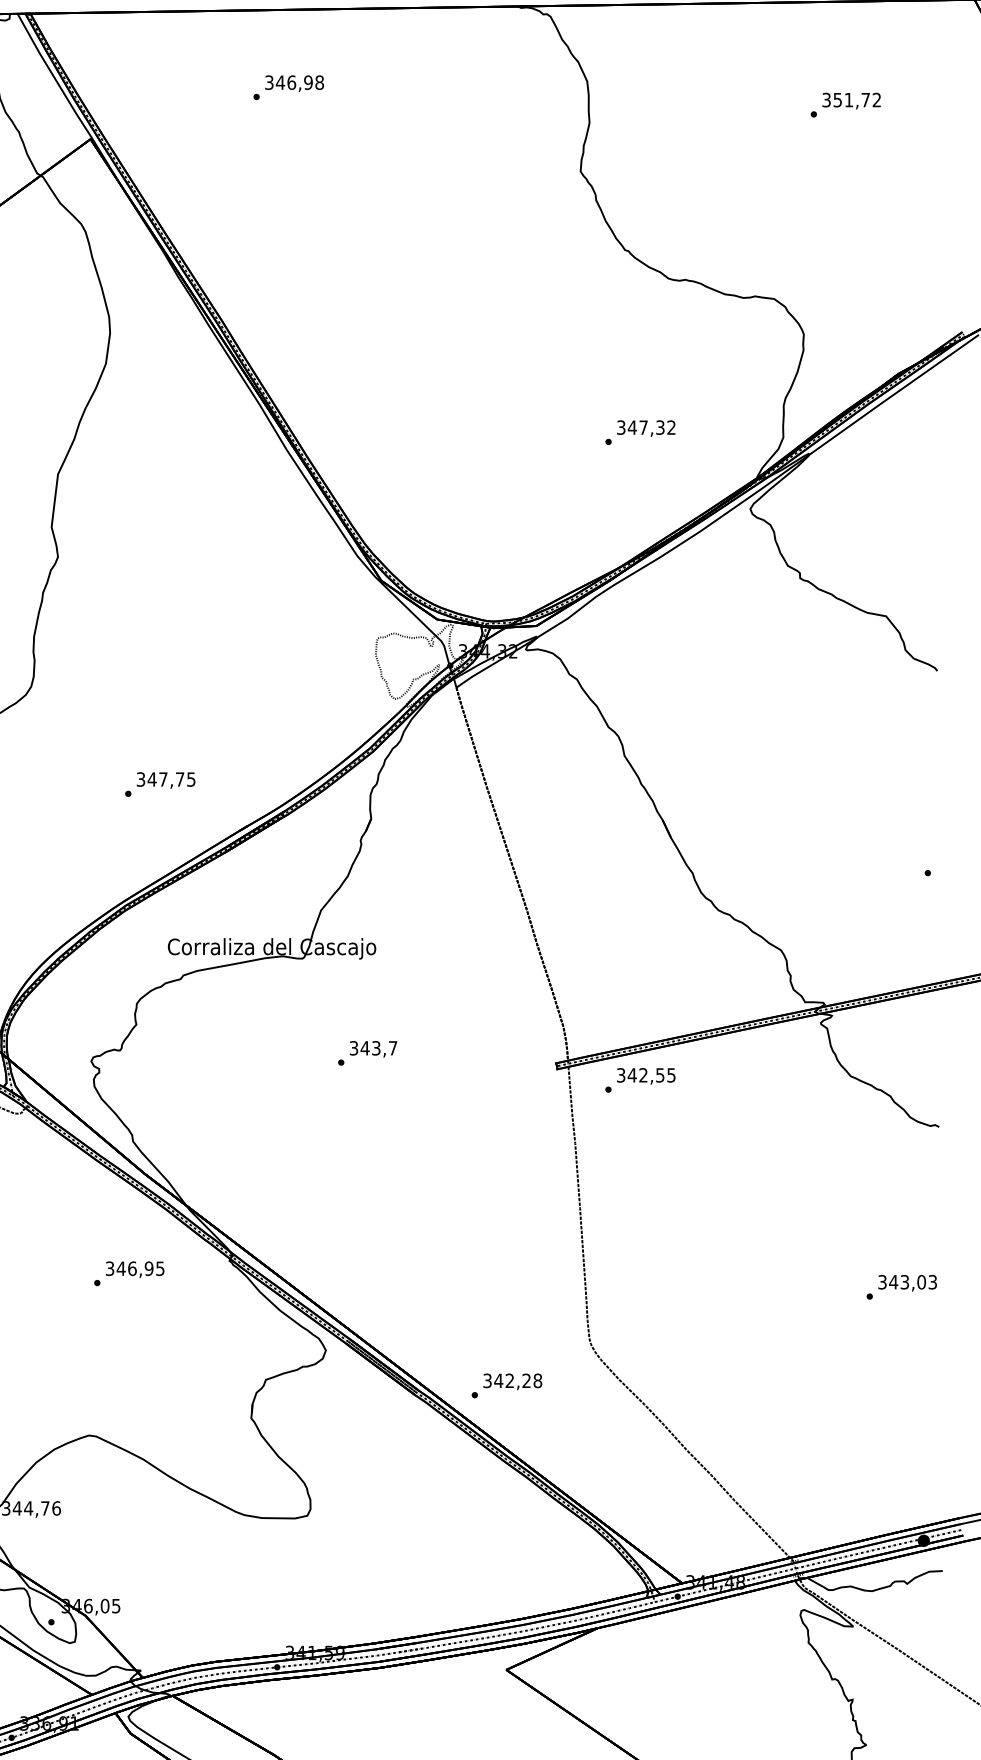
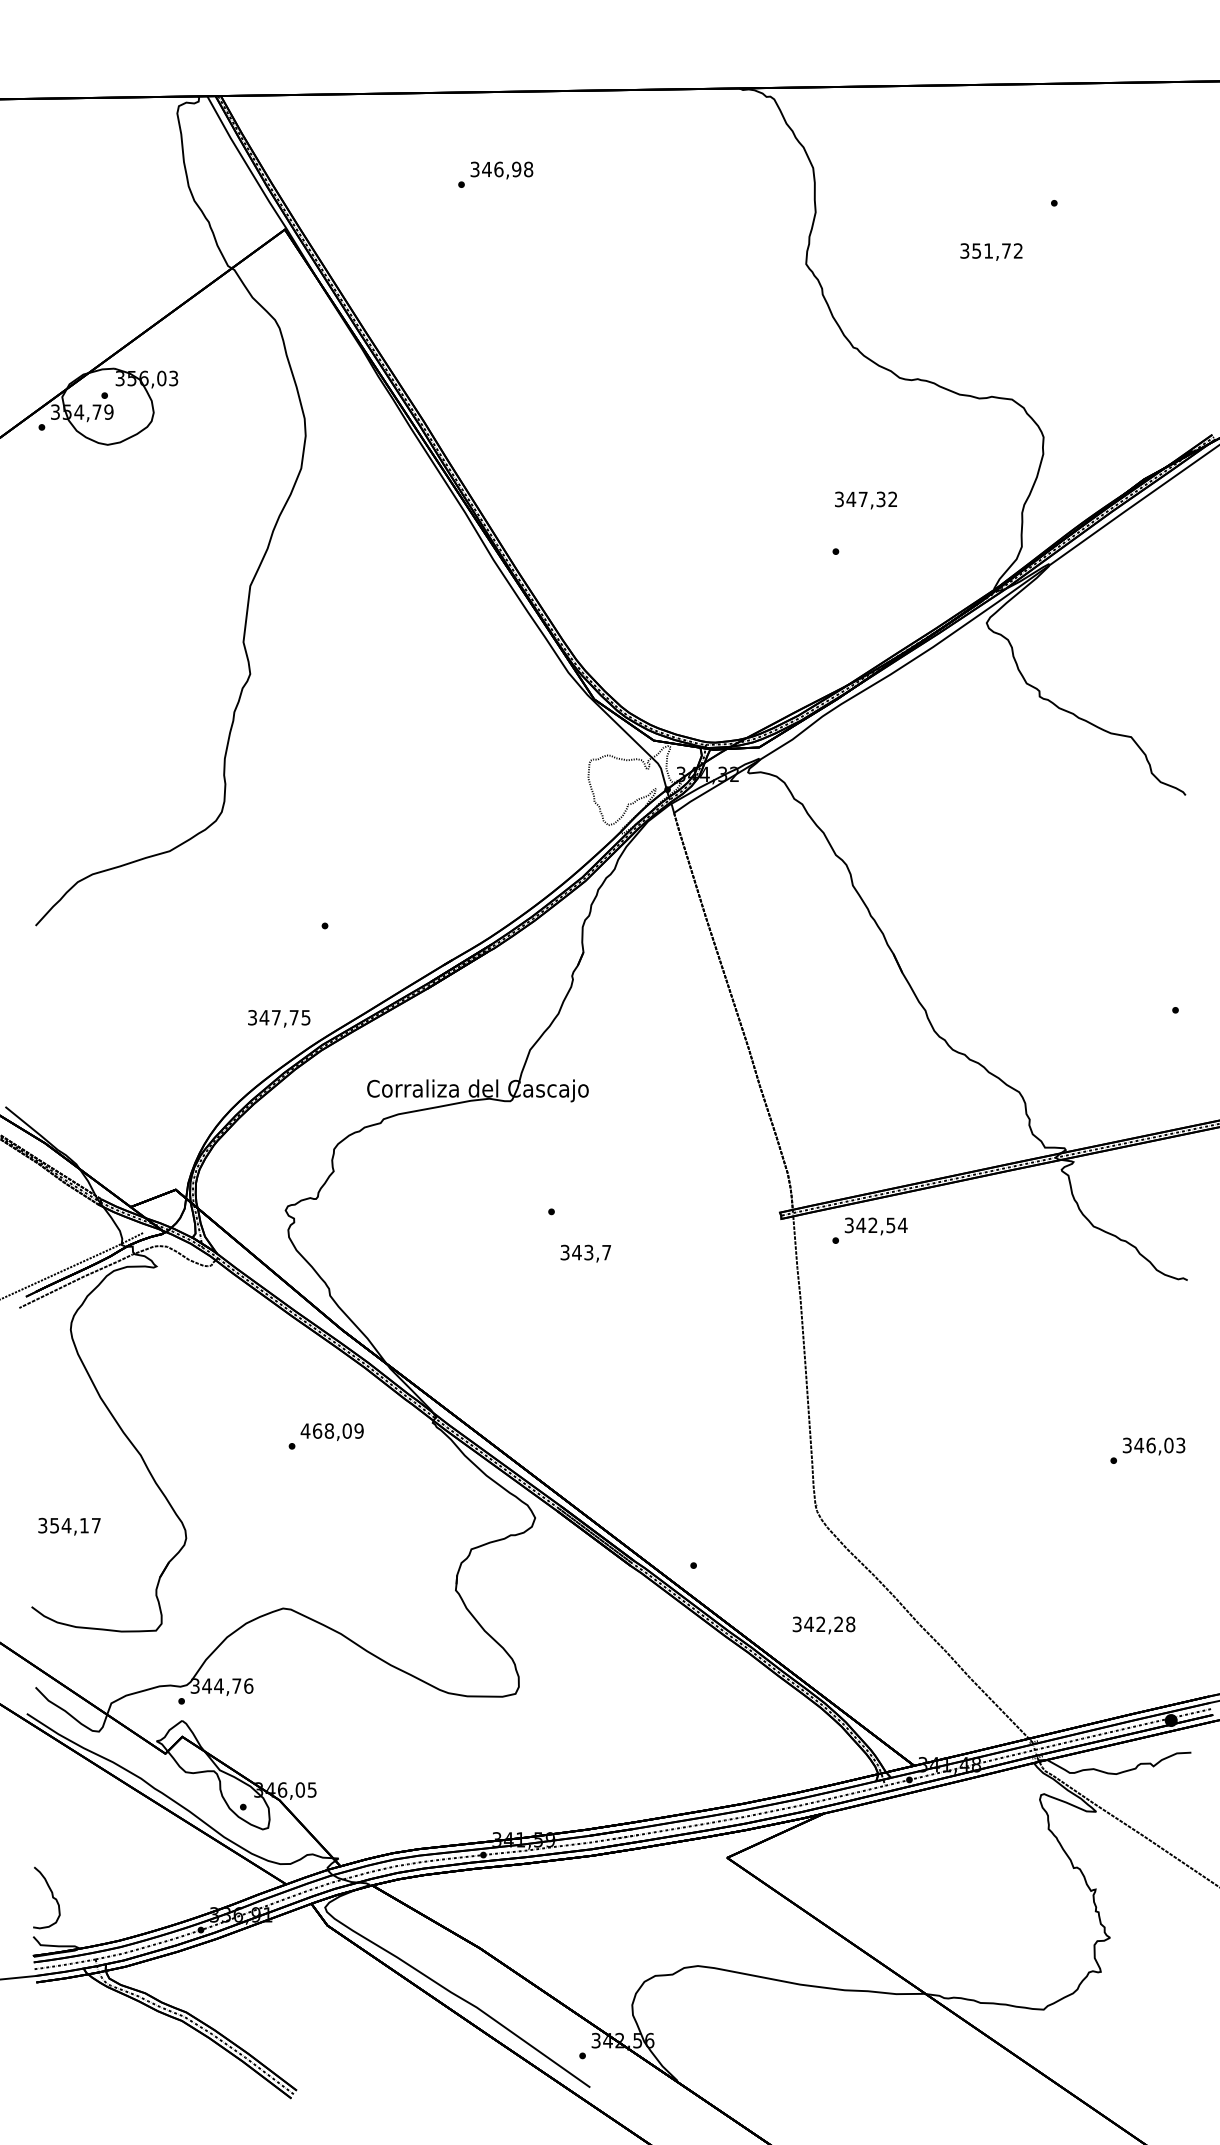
text: (851, 100) -> (991, 251), moved
text: (645, 428) -> (865, 500), moved
text: (166, 780) -> (279, 1018), moved
text: (373, 1049) -> (585, 1253), moved
text: (671, 1075) -> (902, 1225), 342,55 -> 342,54
text: (134, 1268) -> (331, 1430), 346,95 -> 468,09
text: (904, 1282) -> (1150, 1445), 343,03 -> 346,03
text: (512, 1381) -> (823, 1625), moved

